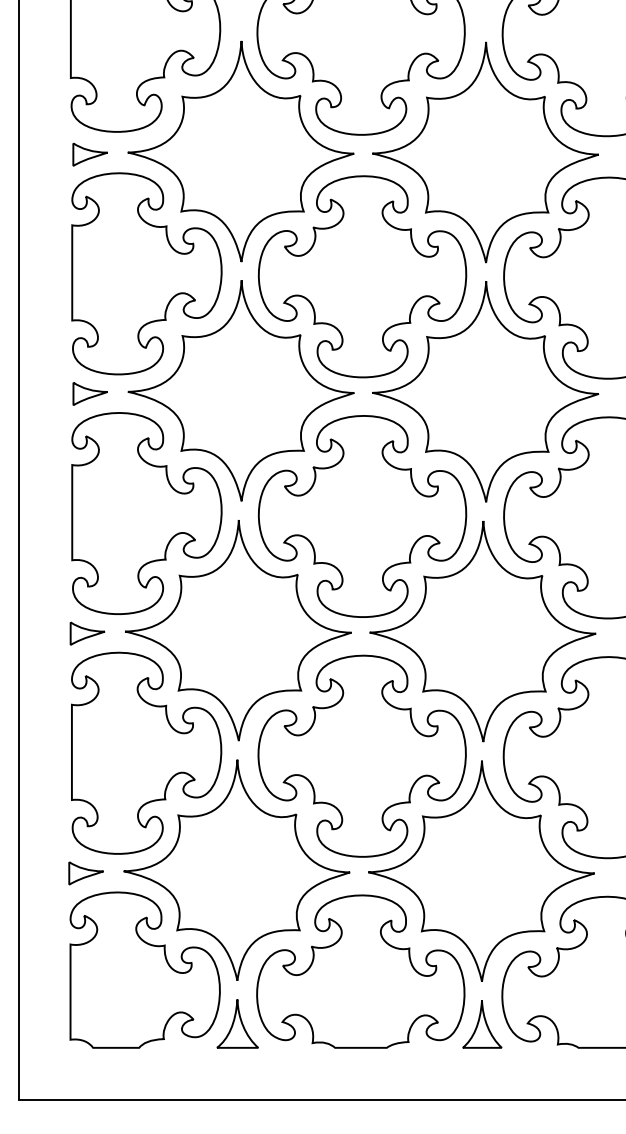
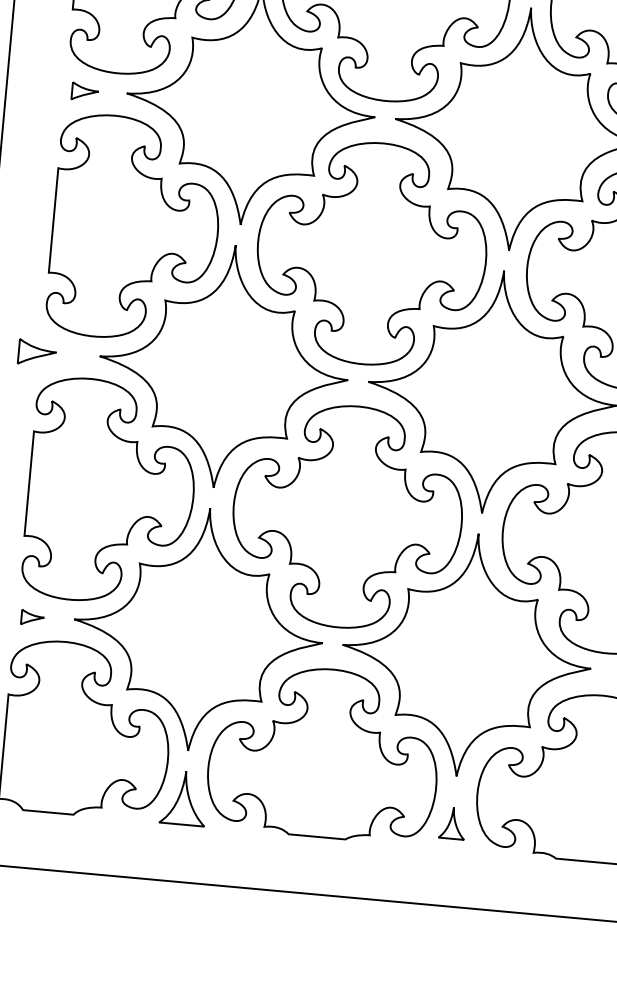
part: (89, 393) -> (84, 91), size x0.7
part: (87, 633) -> (37, 352), moved
part: (85, 873) -> (32, 617), size x0.6
part: (482, 1024) -> (452, 823), size x0.6

